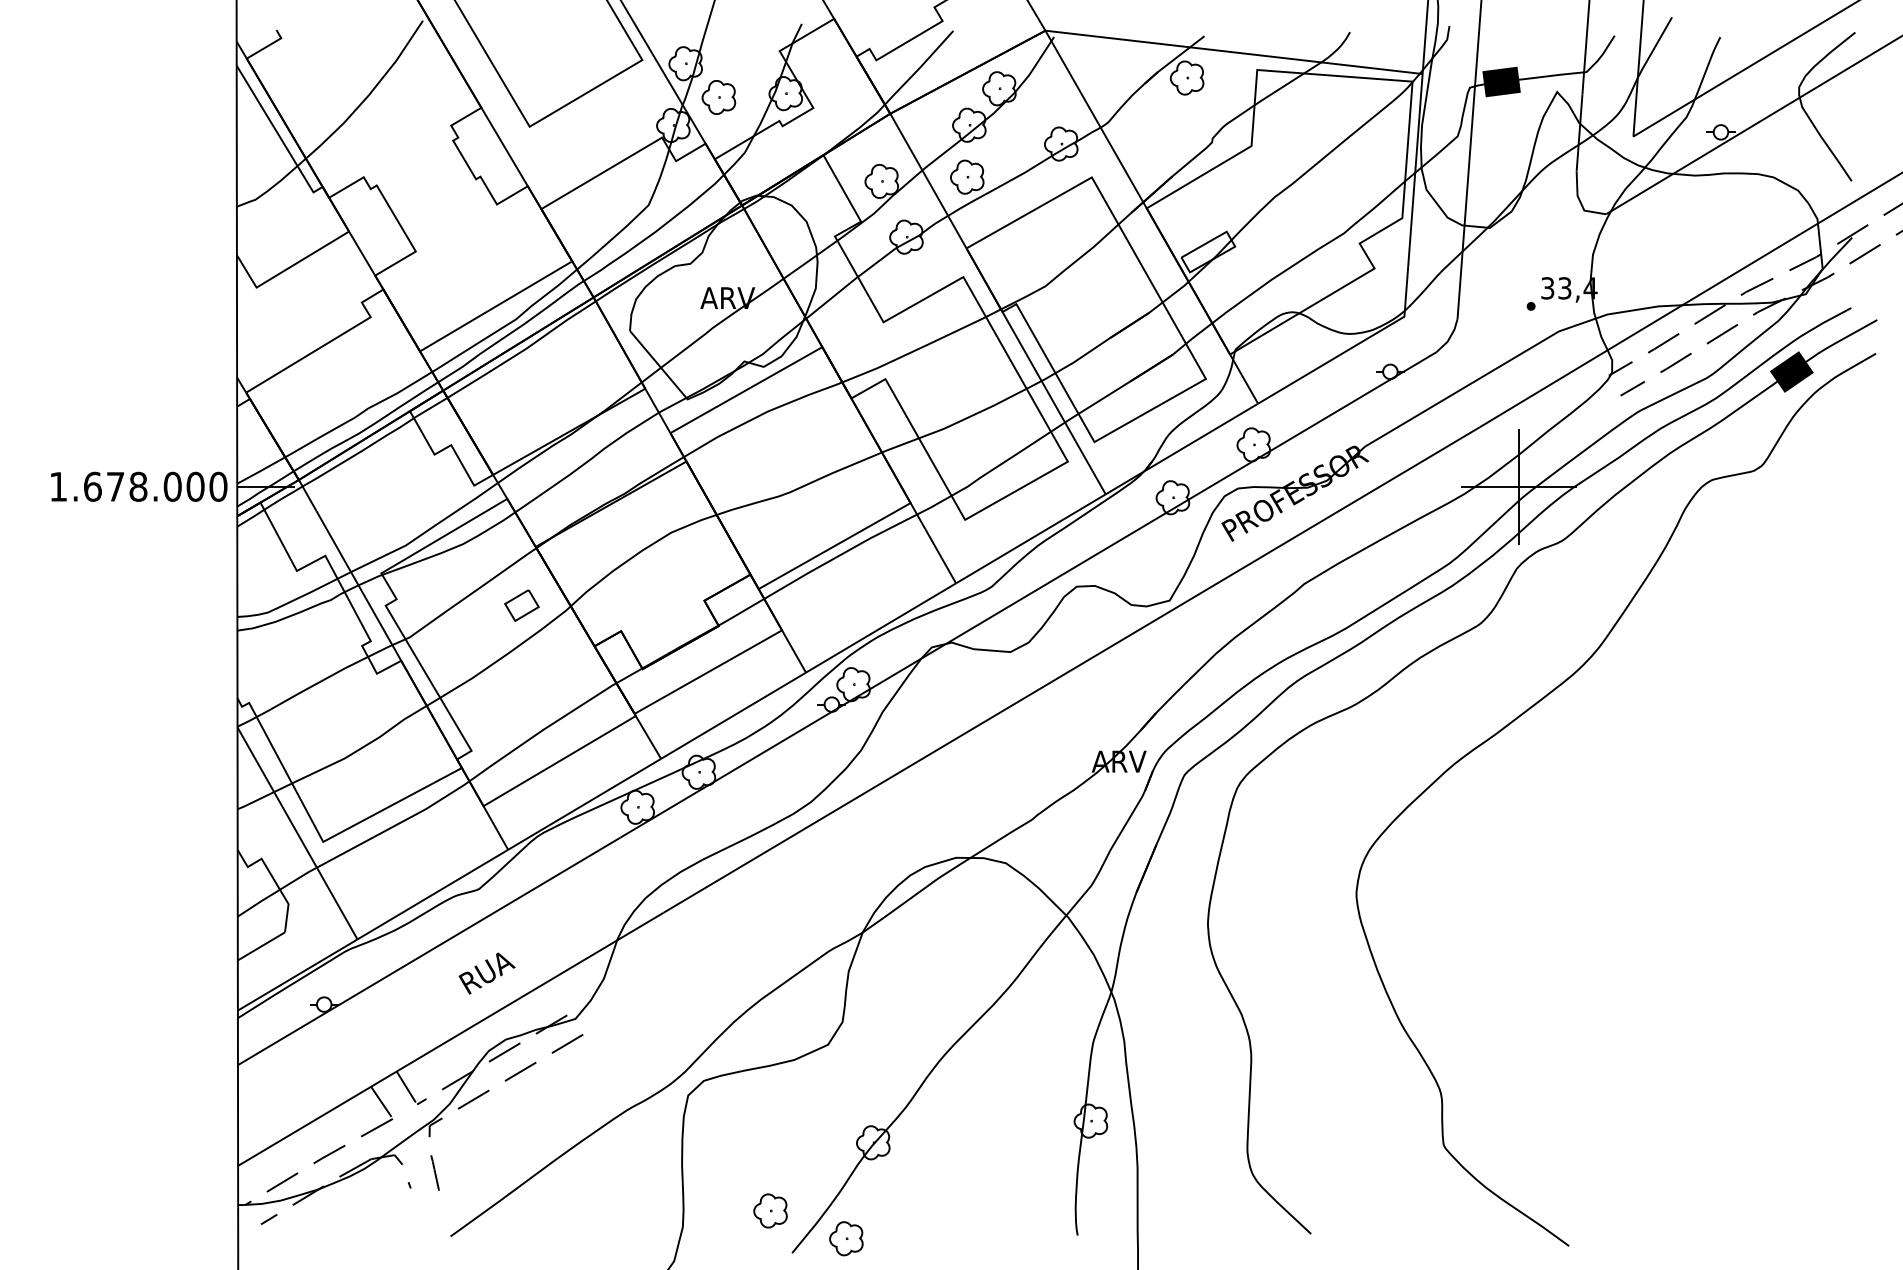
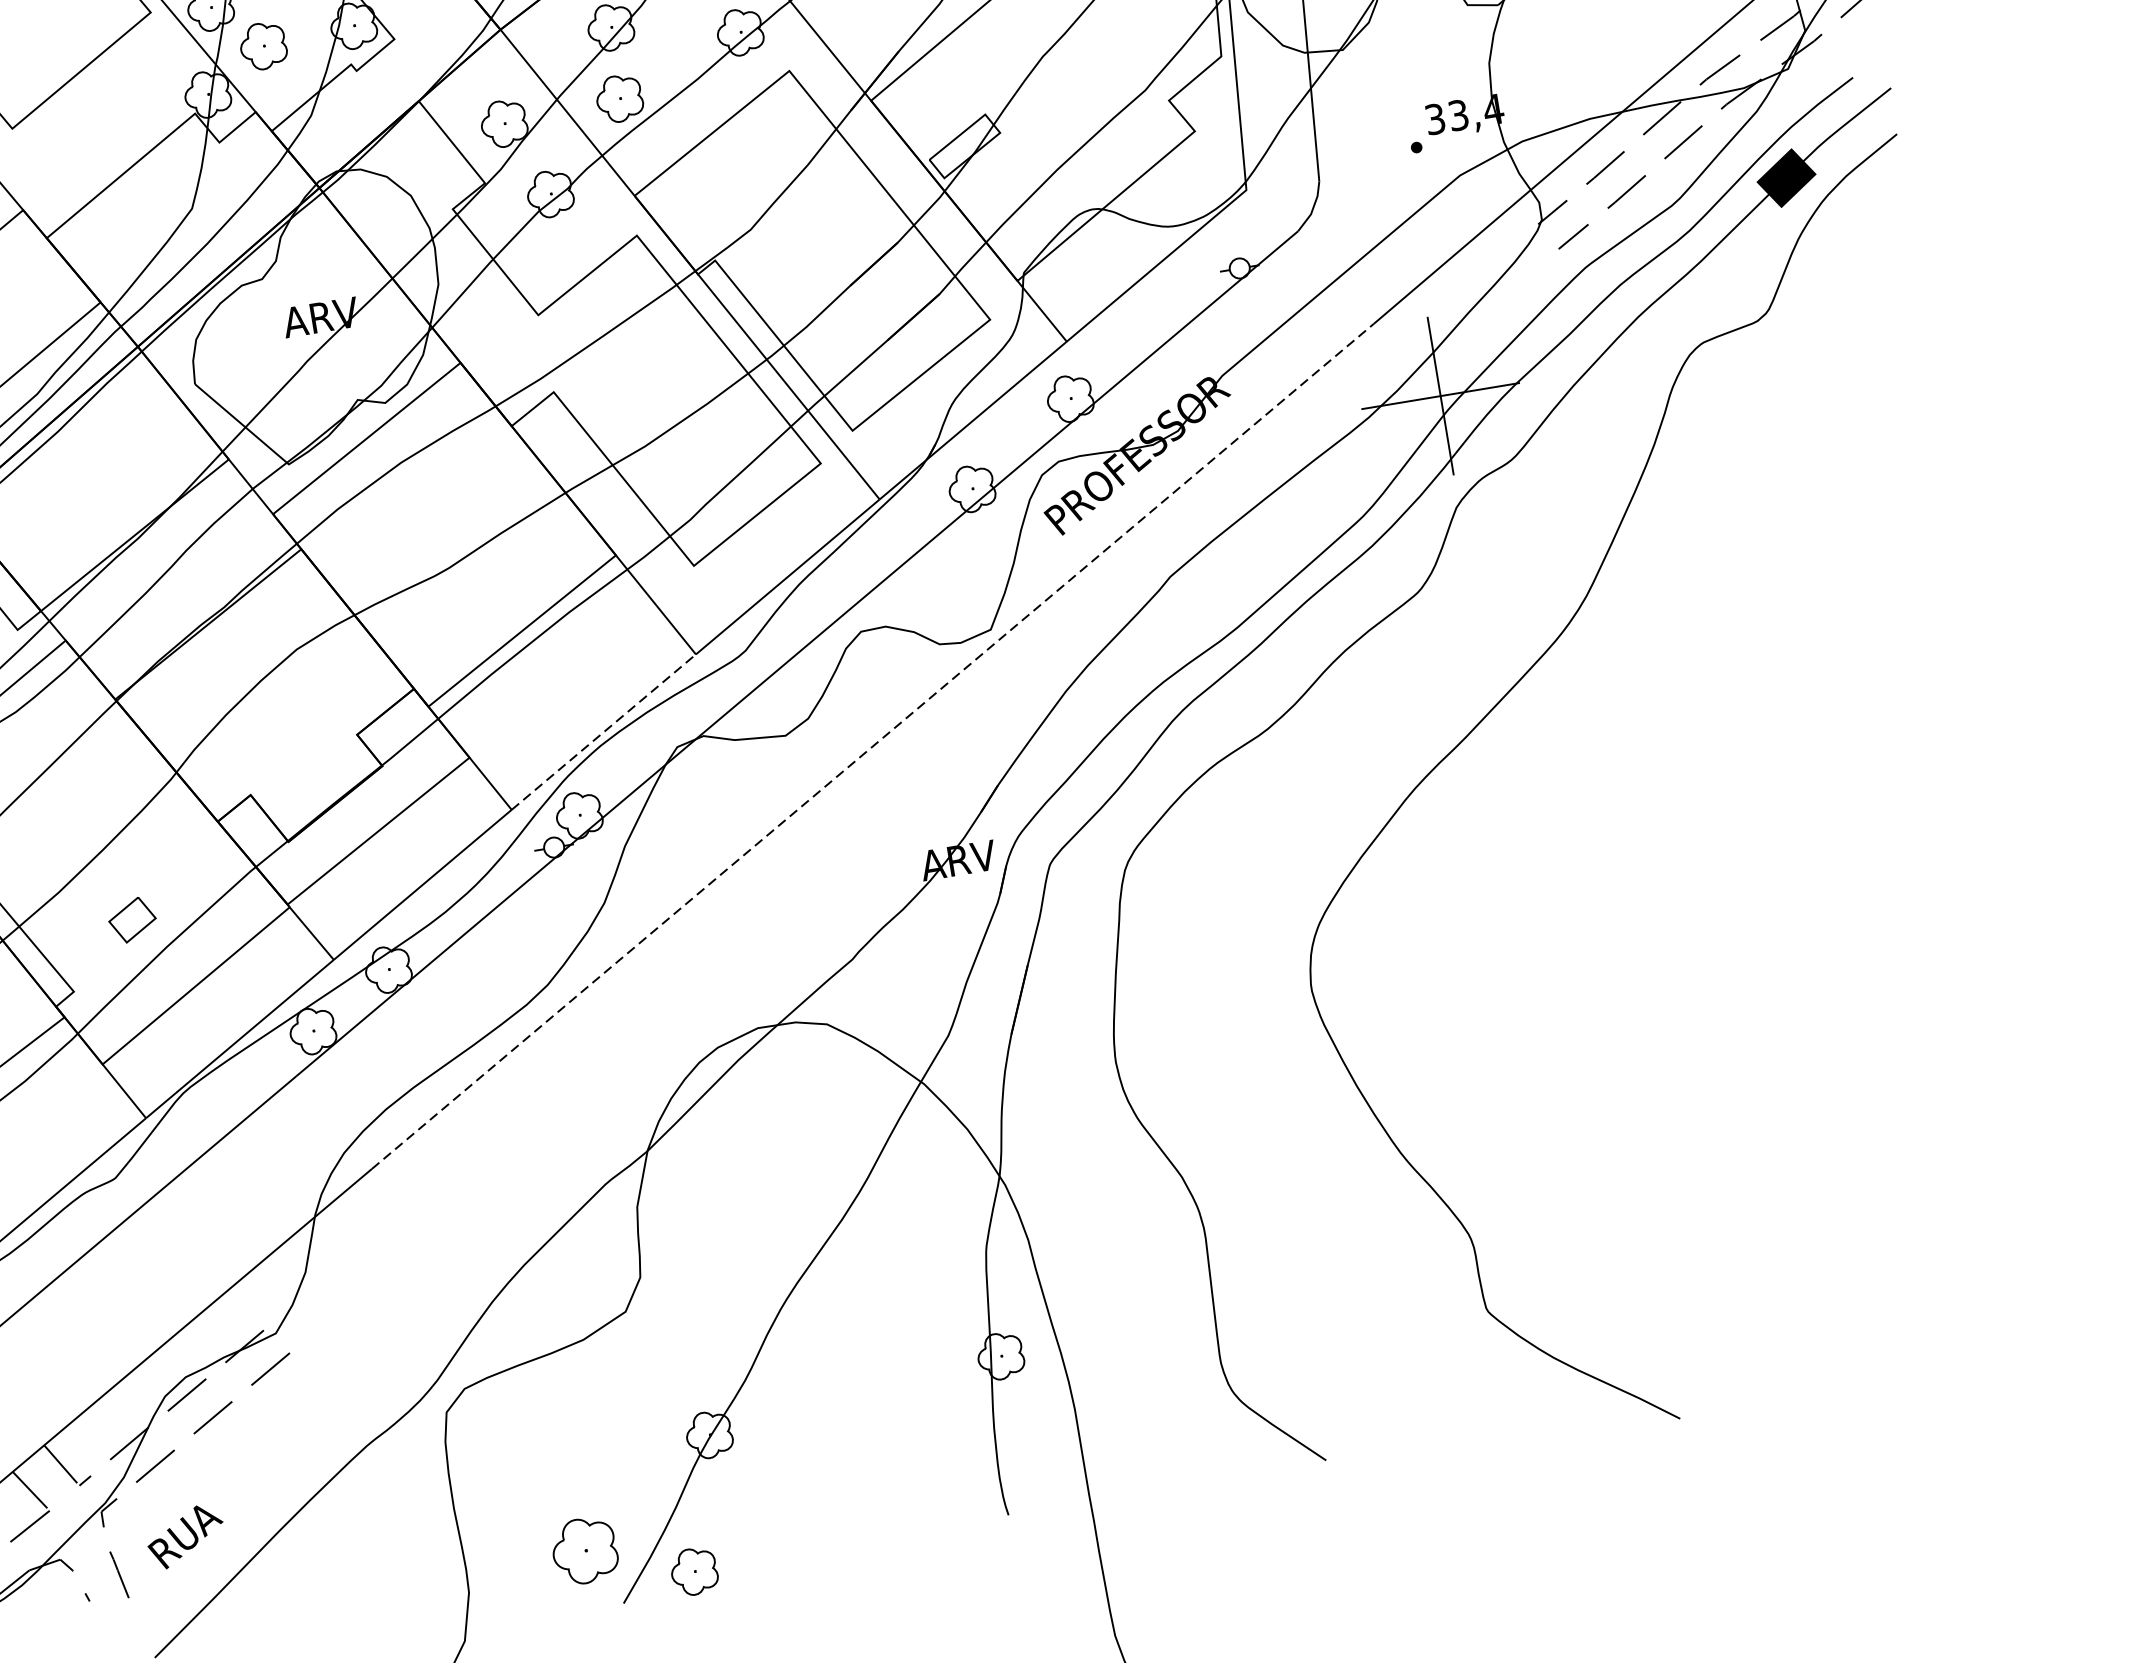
part: (521, 605) -> (131, 920), moved
line: (881, 627) -> (604, 731), solid -> dashed
line: (1073, 669) -> (875, 745), solid -> dashed
text: (486, 973) -> (185, 1536), moved
part: (770, 1210) -> (584, 1550), size x1.4

